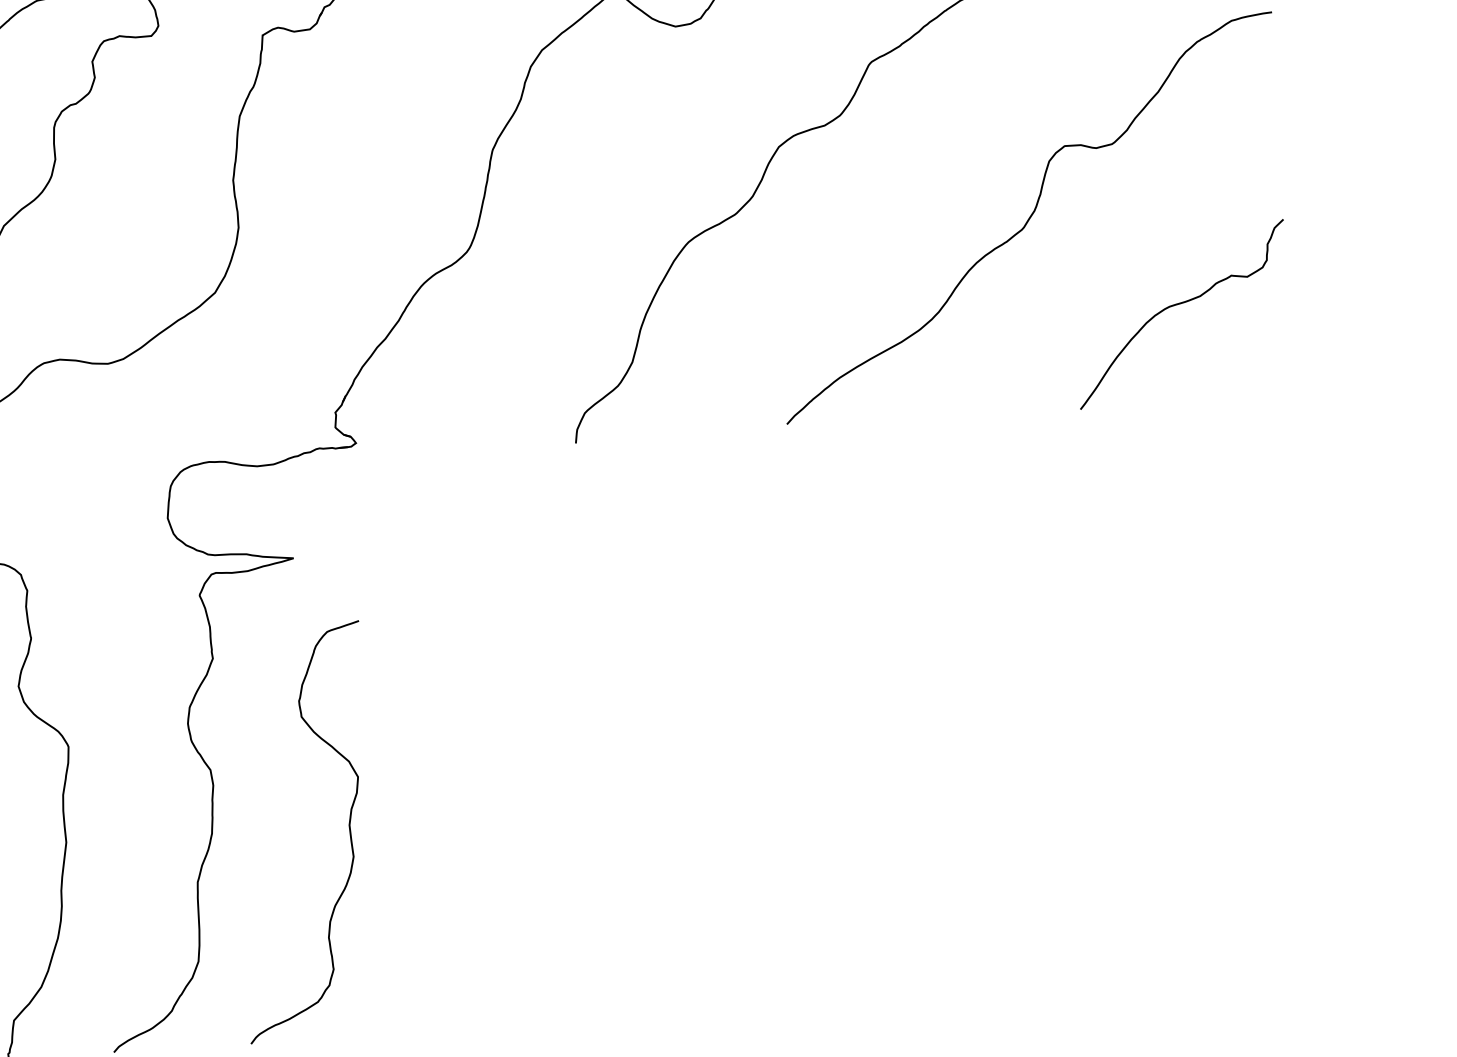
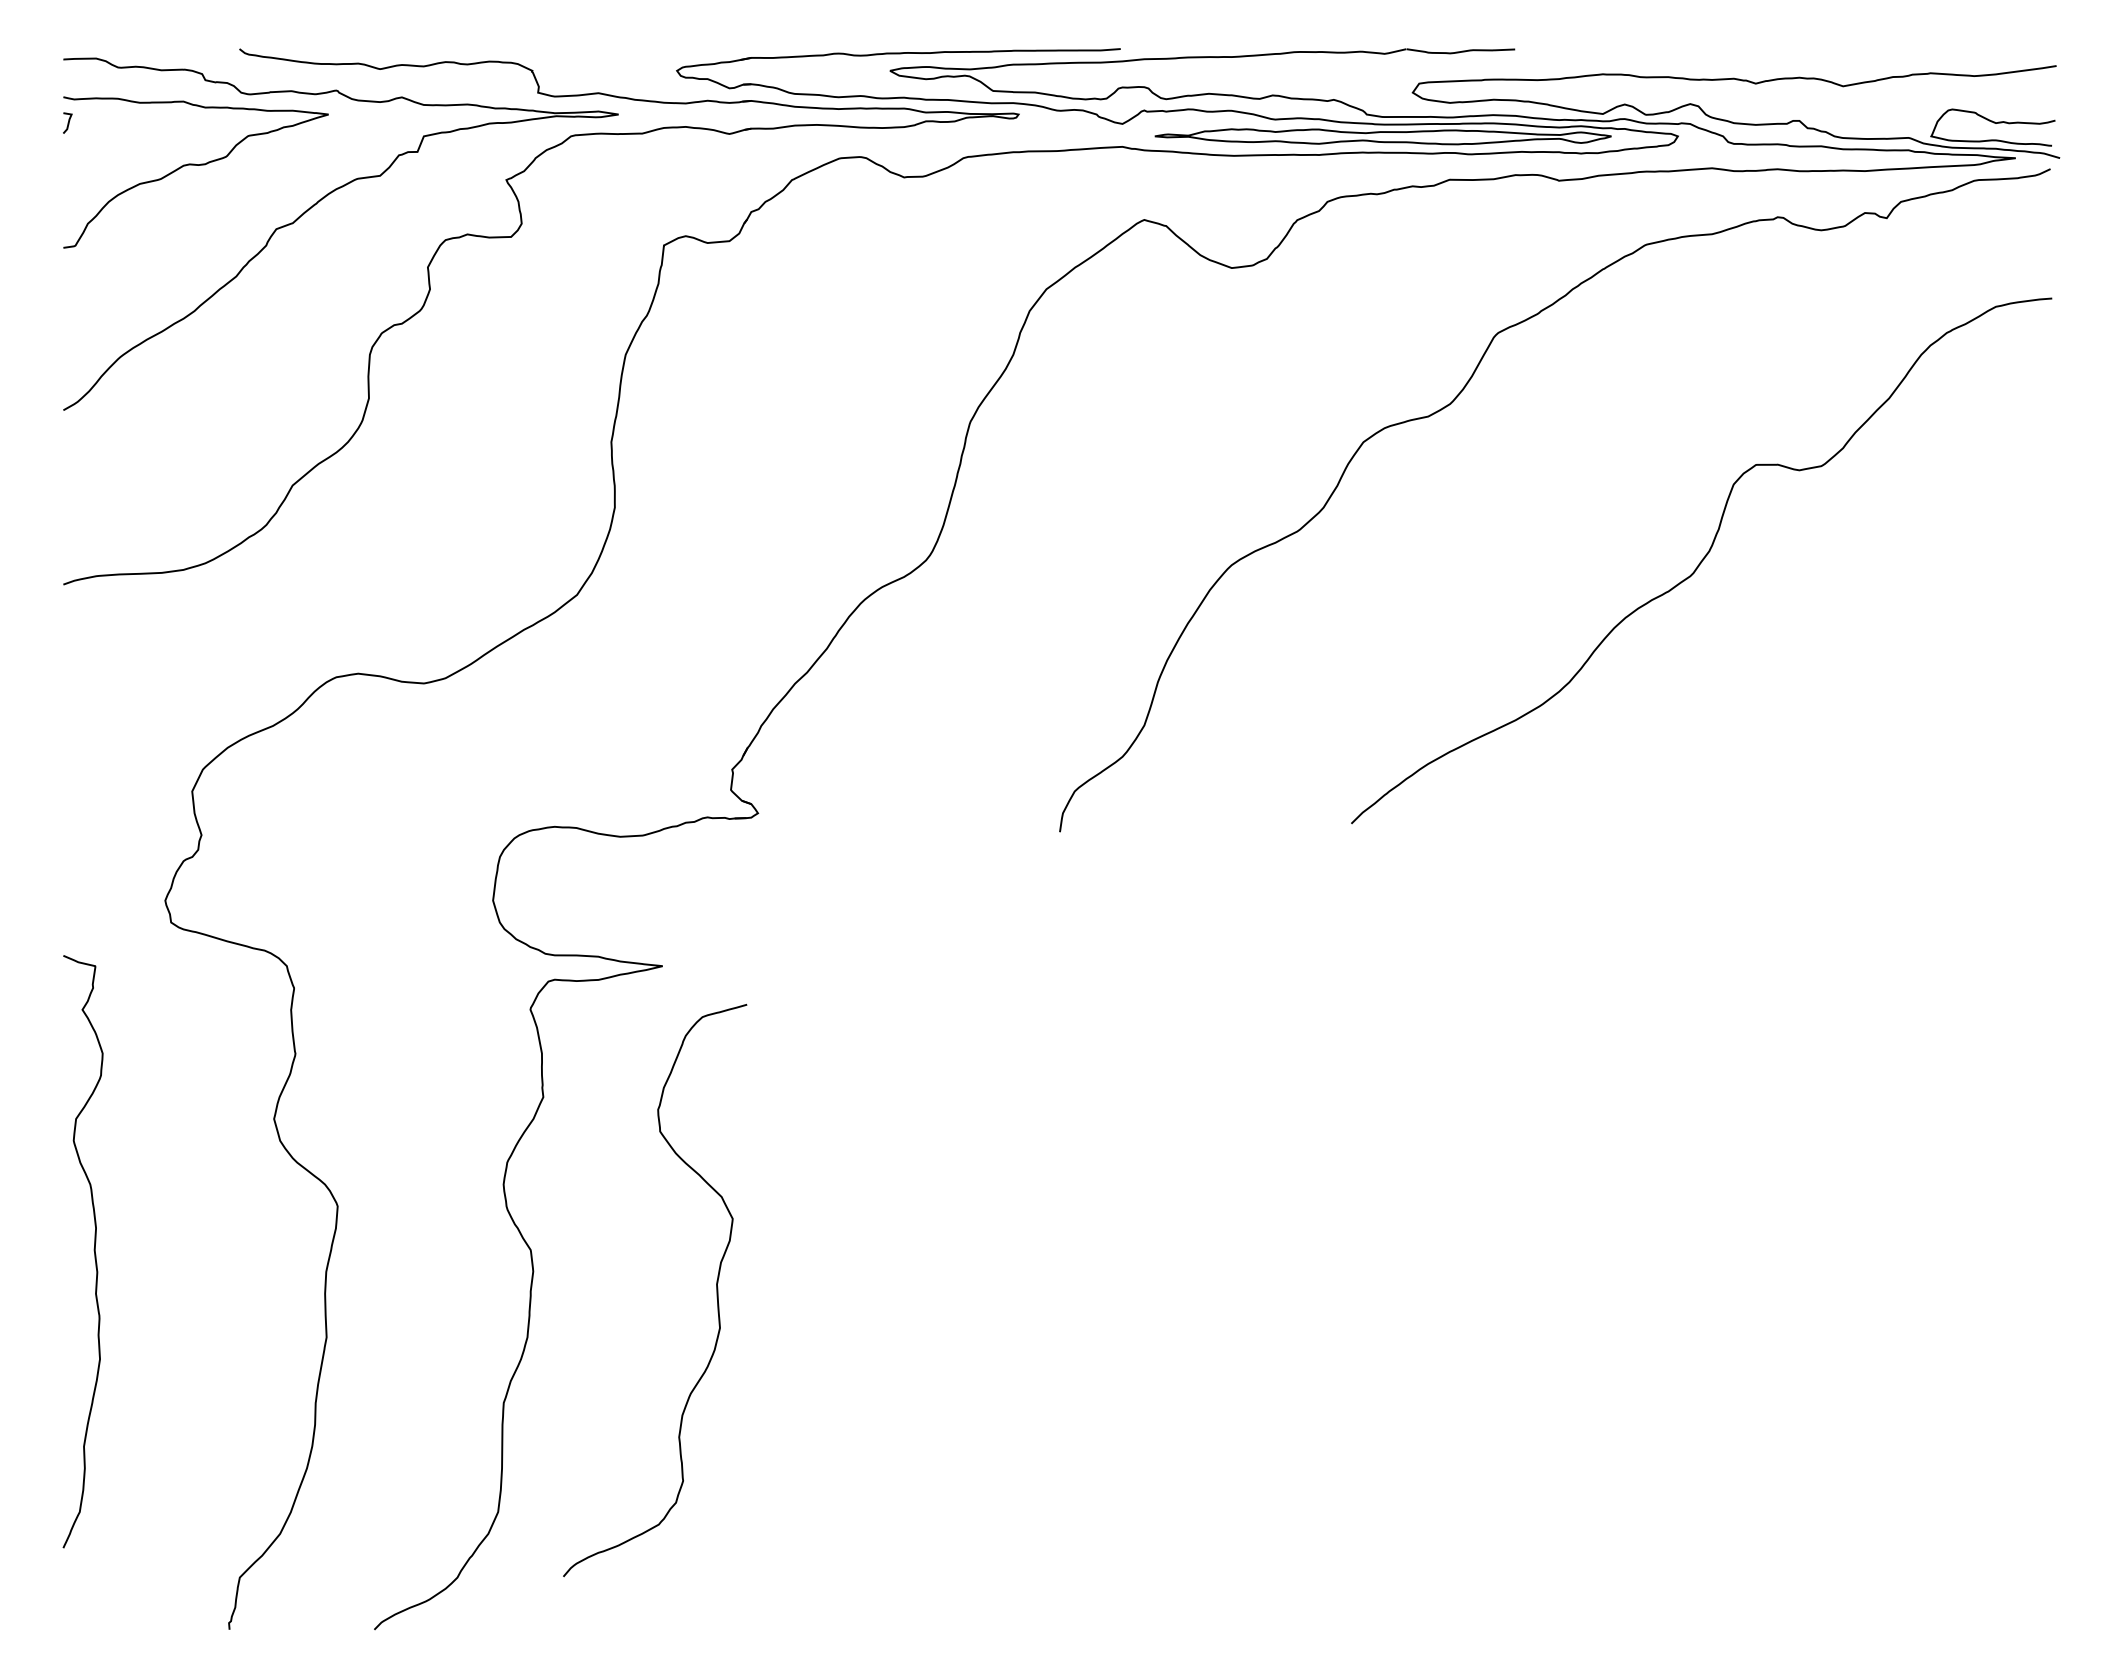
curve: (1178, 304) -> (1899, 692), removed
curve: (349, 829) -> (716, 1290), moved

